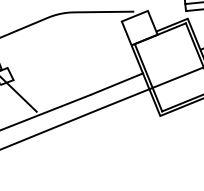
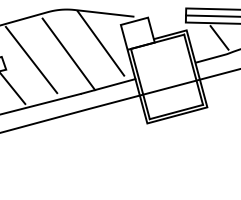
line: (103, 42) -> (100, 43), added
line: (73, 57) -> (68, 54), added
line: (37, 66) -> (31, 59), added

